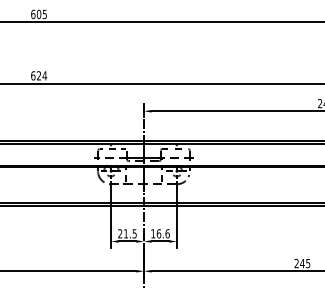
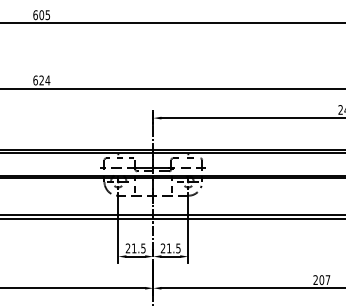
text: (160, 233) -> (170, 248), 16.6 -> 21.5
text: (305, 263) -> (325, 280), 245 -> 207

